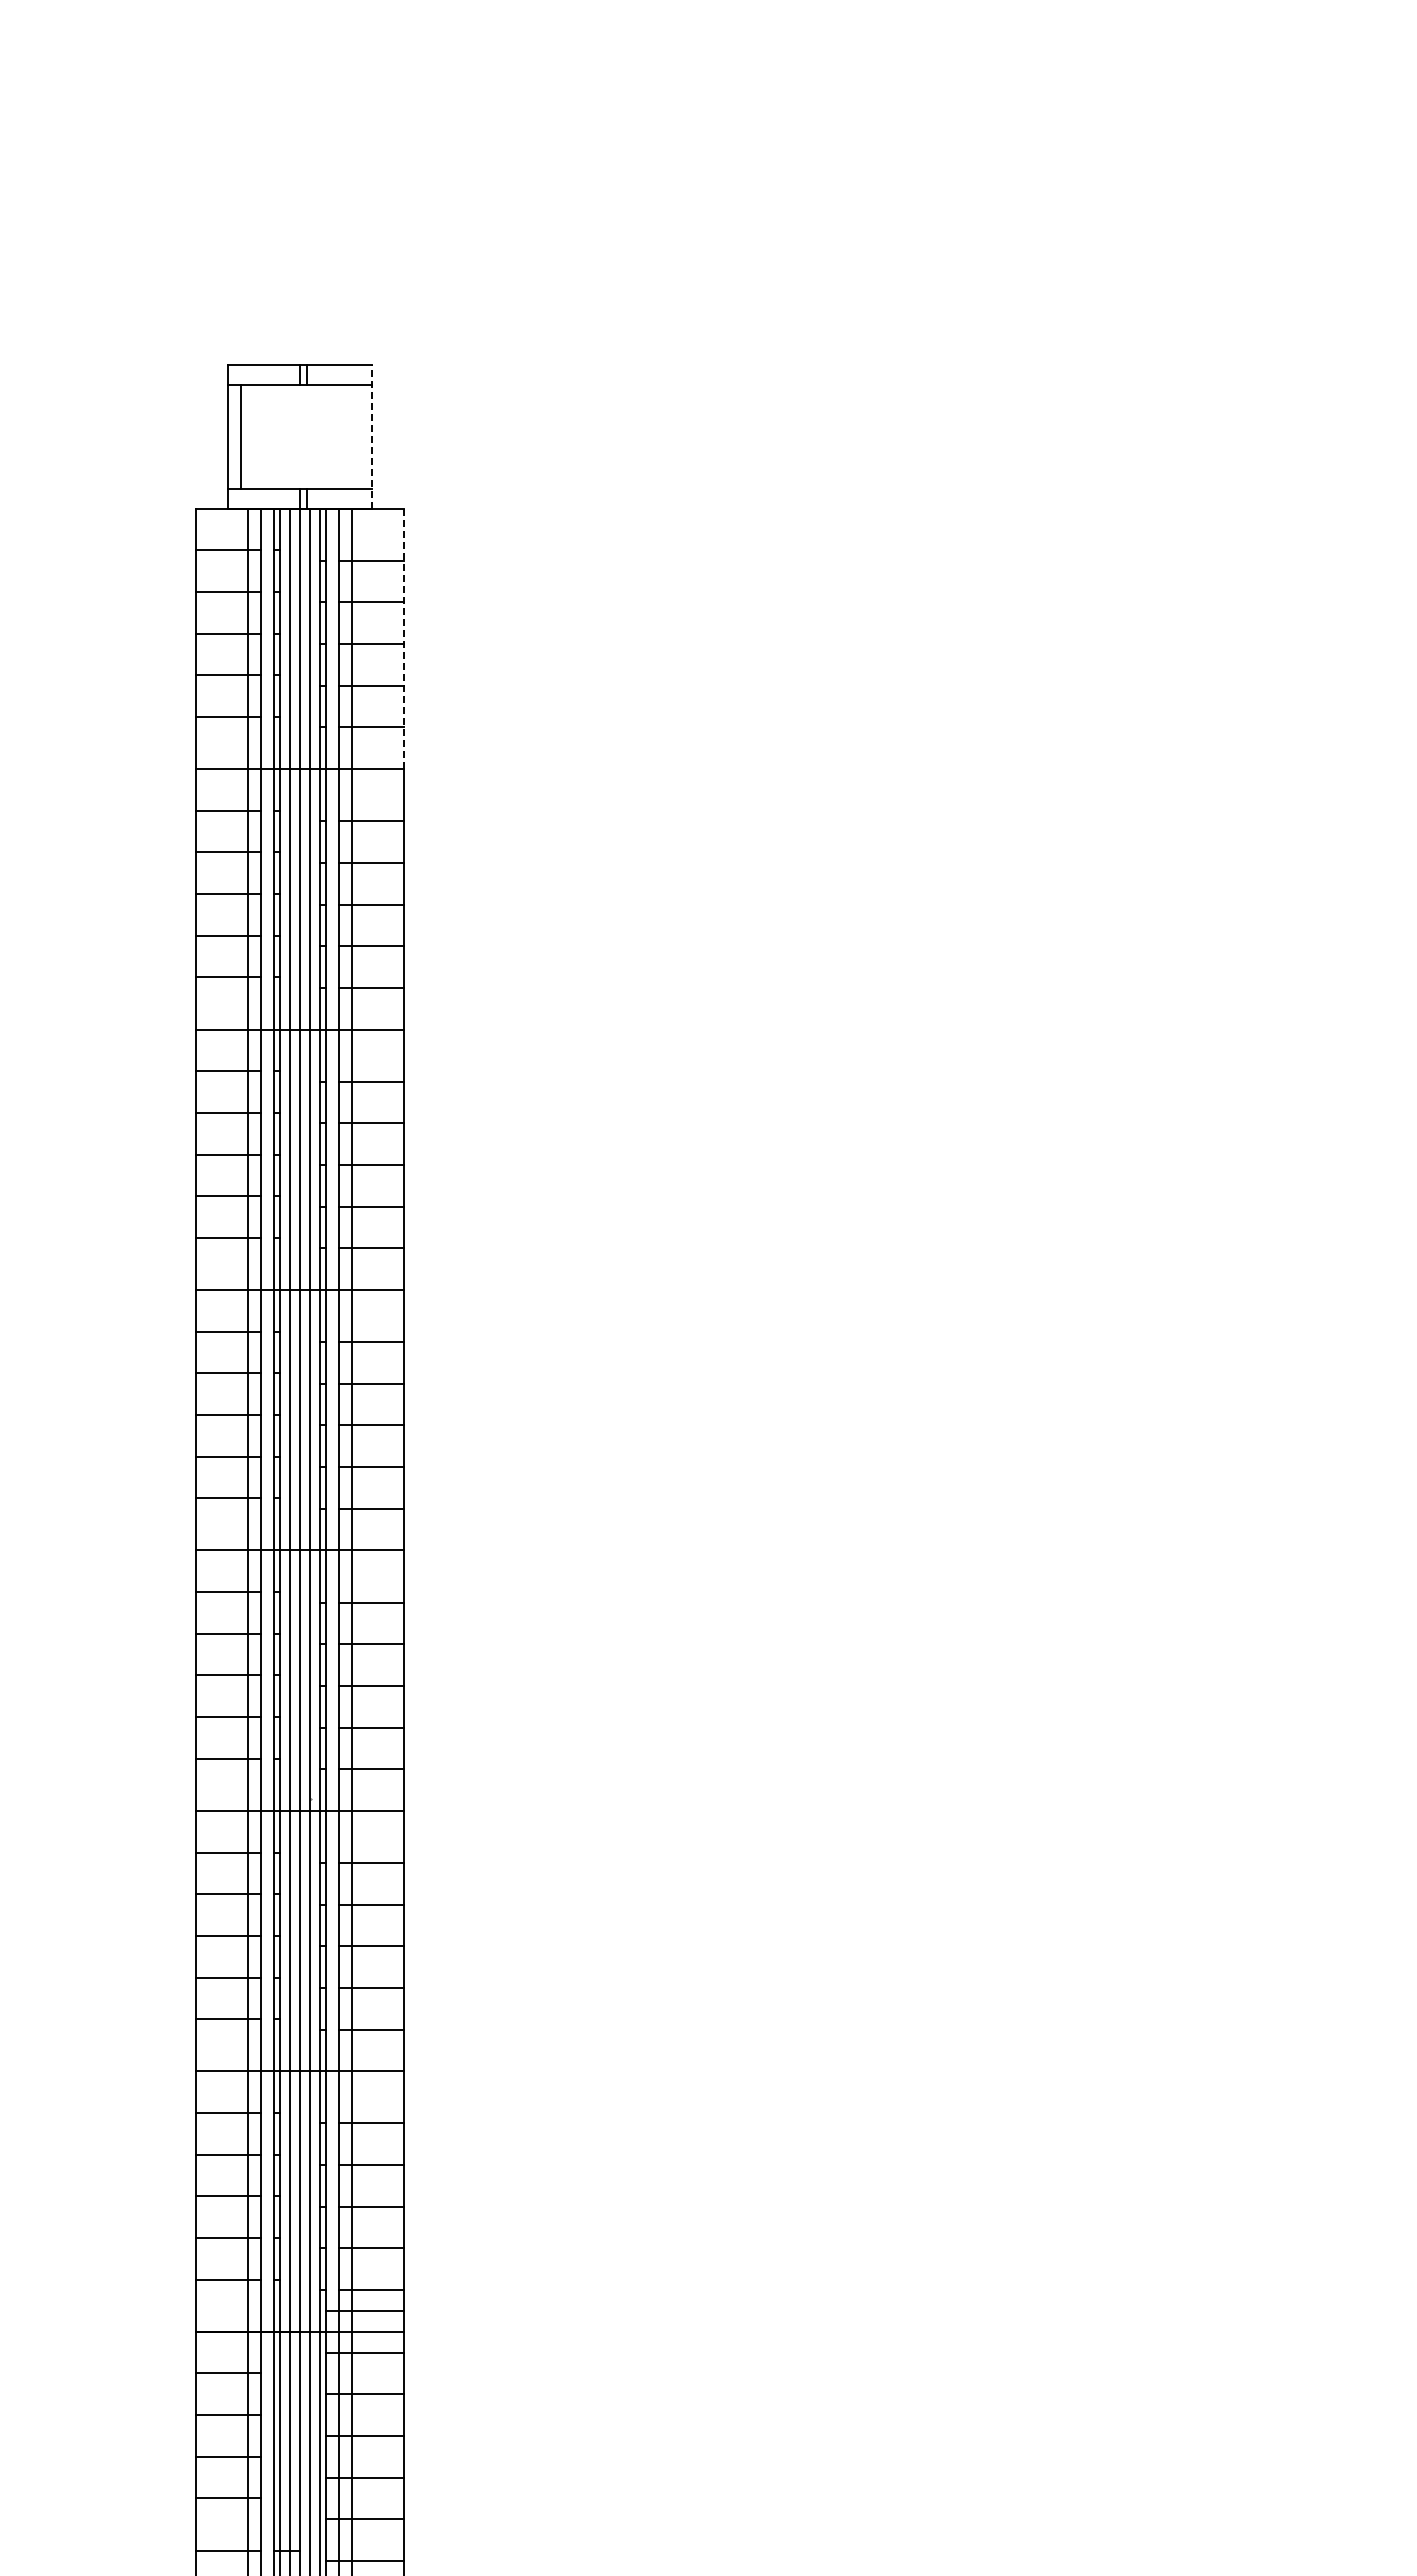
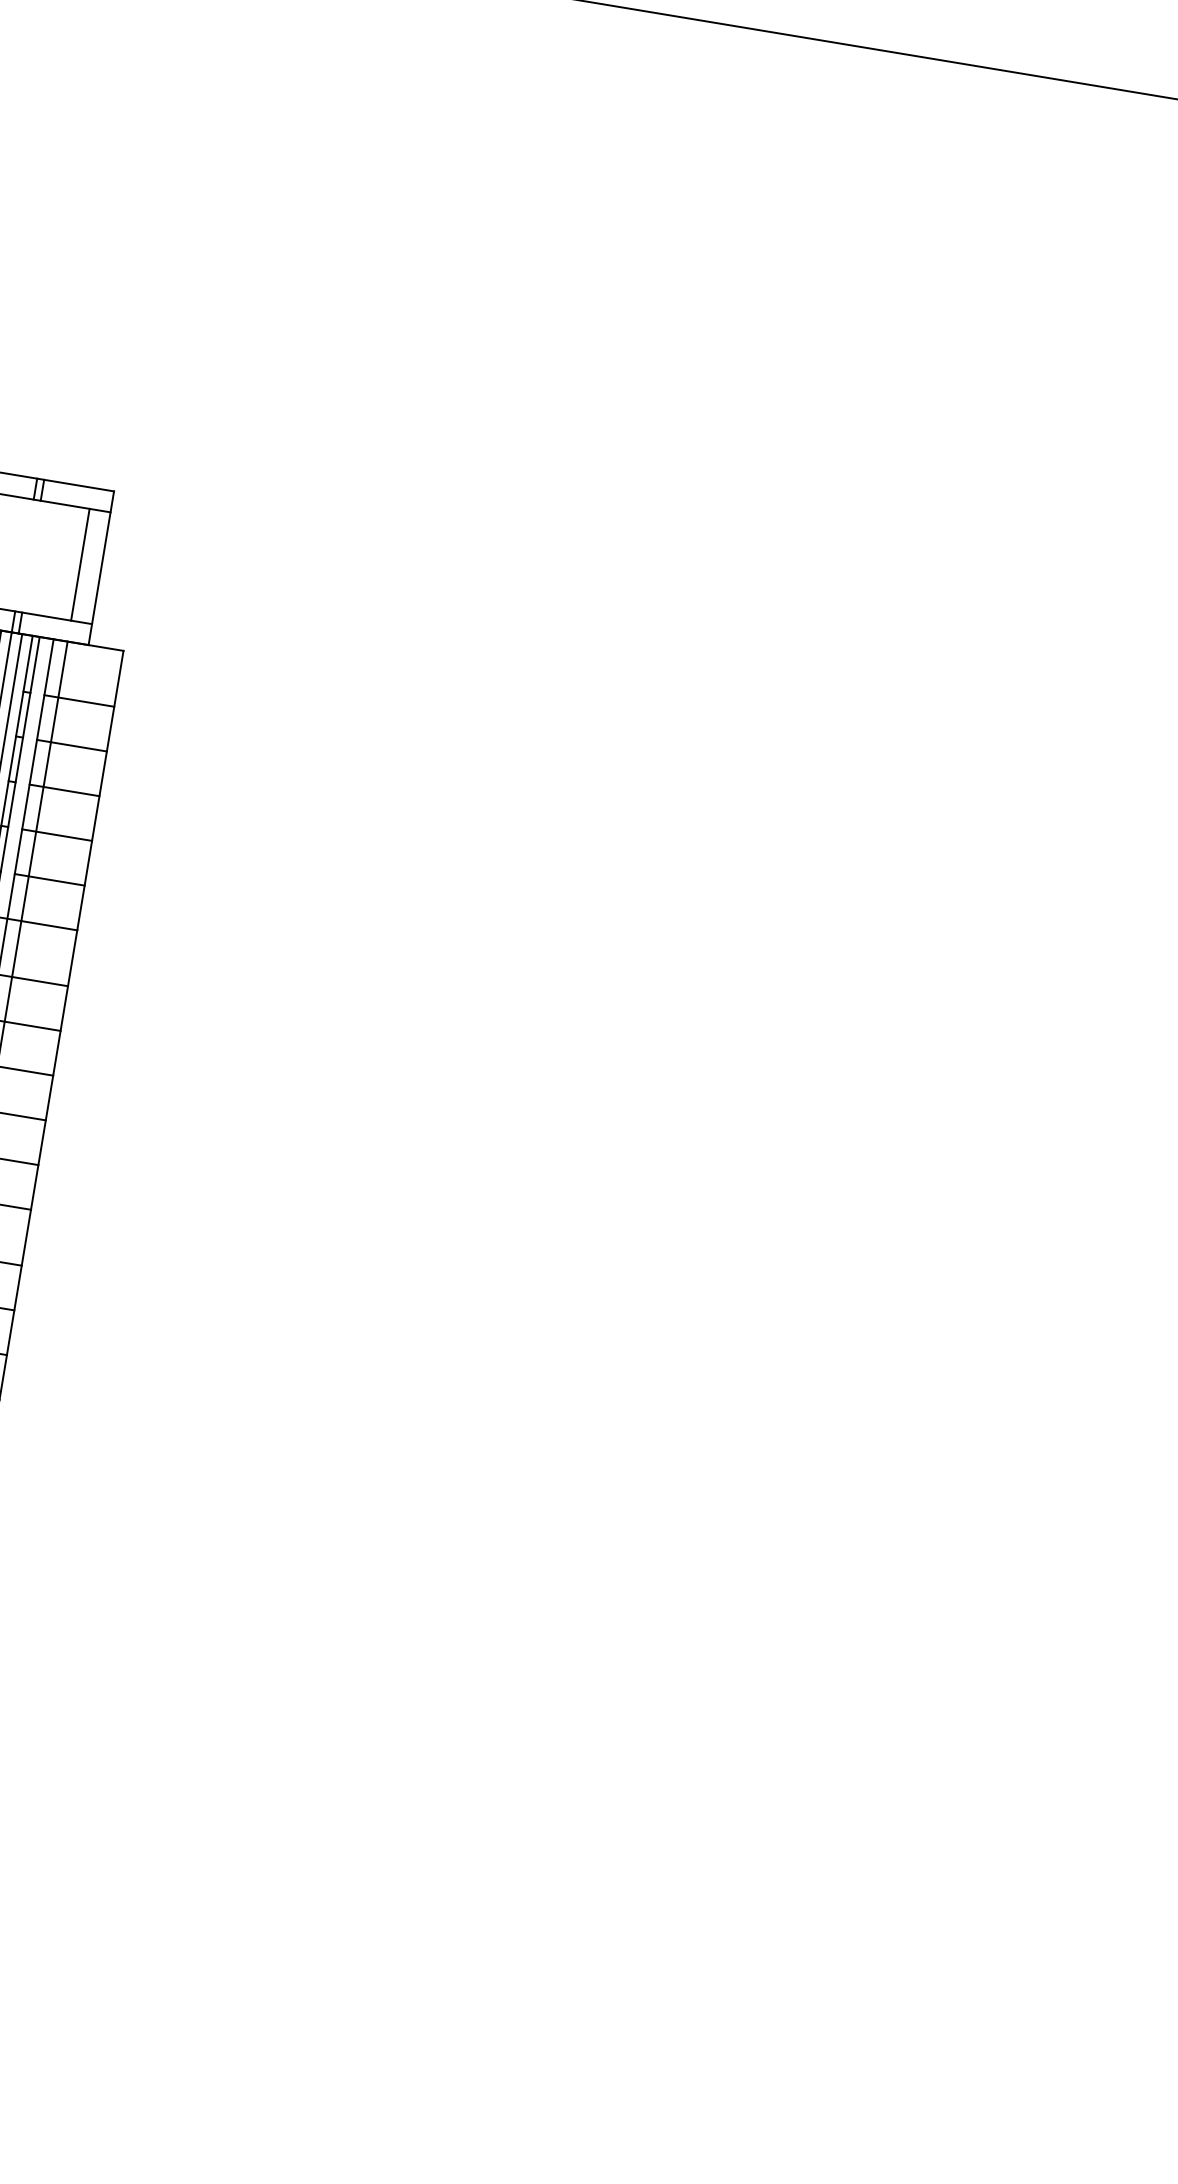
line: (352, 436) -> (80, 564), added
line: (371, 437) -> (101, 568), dashed -> solid
line: (404, 638) -> (100, 790), dashed -> solid

